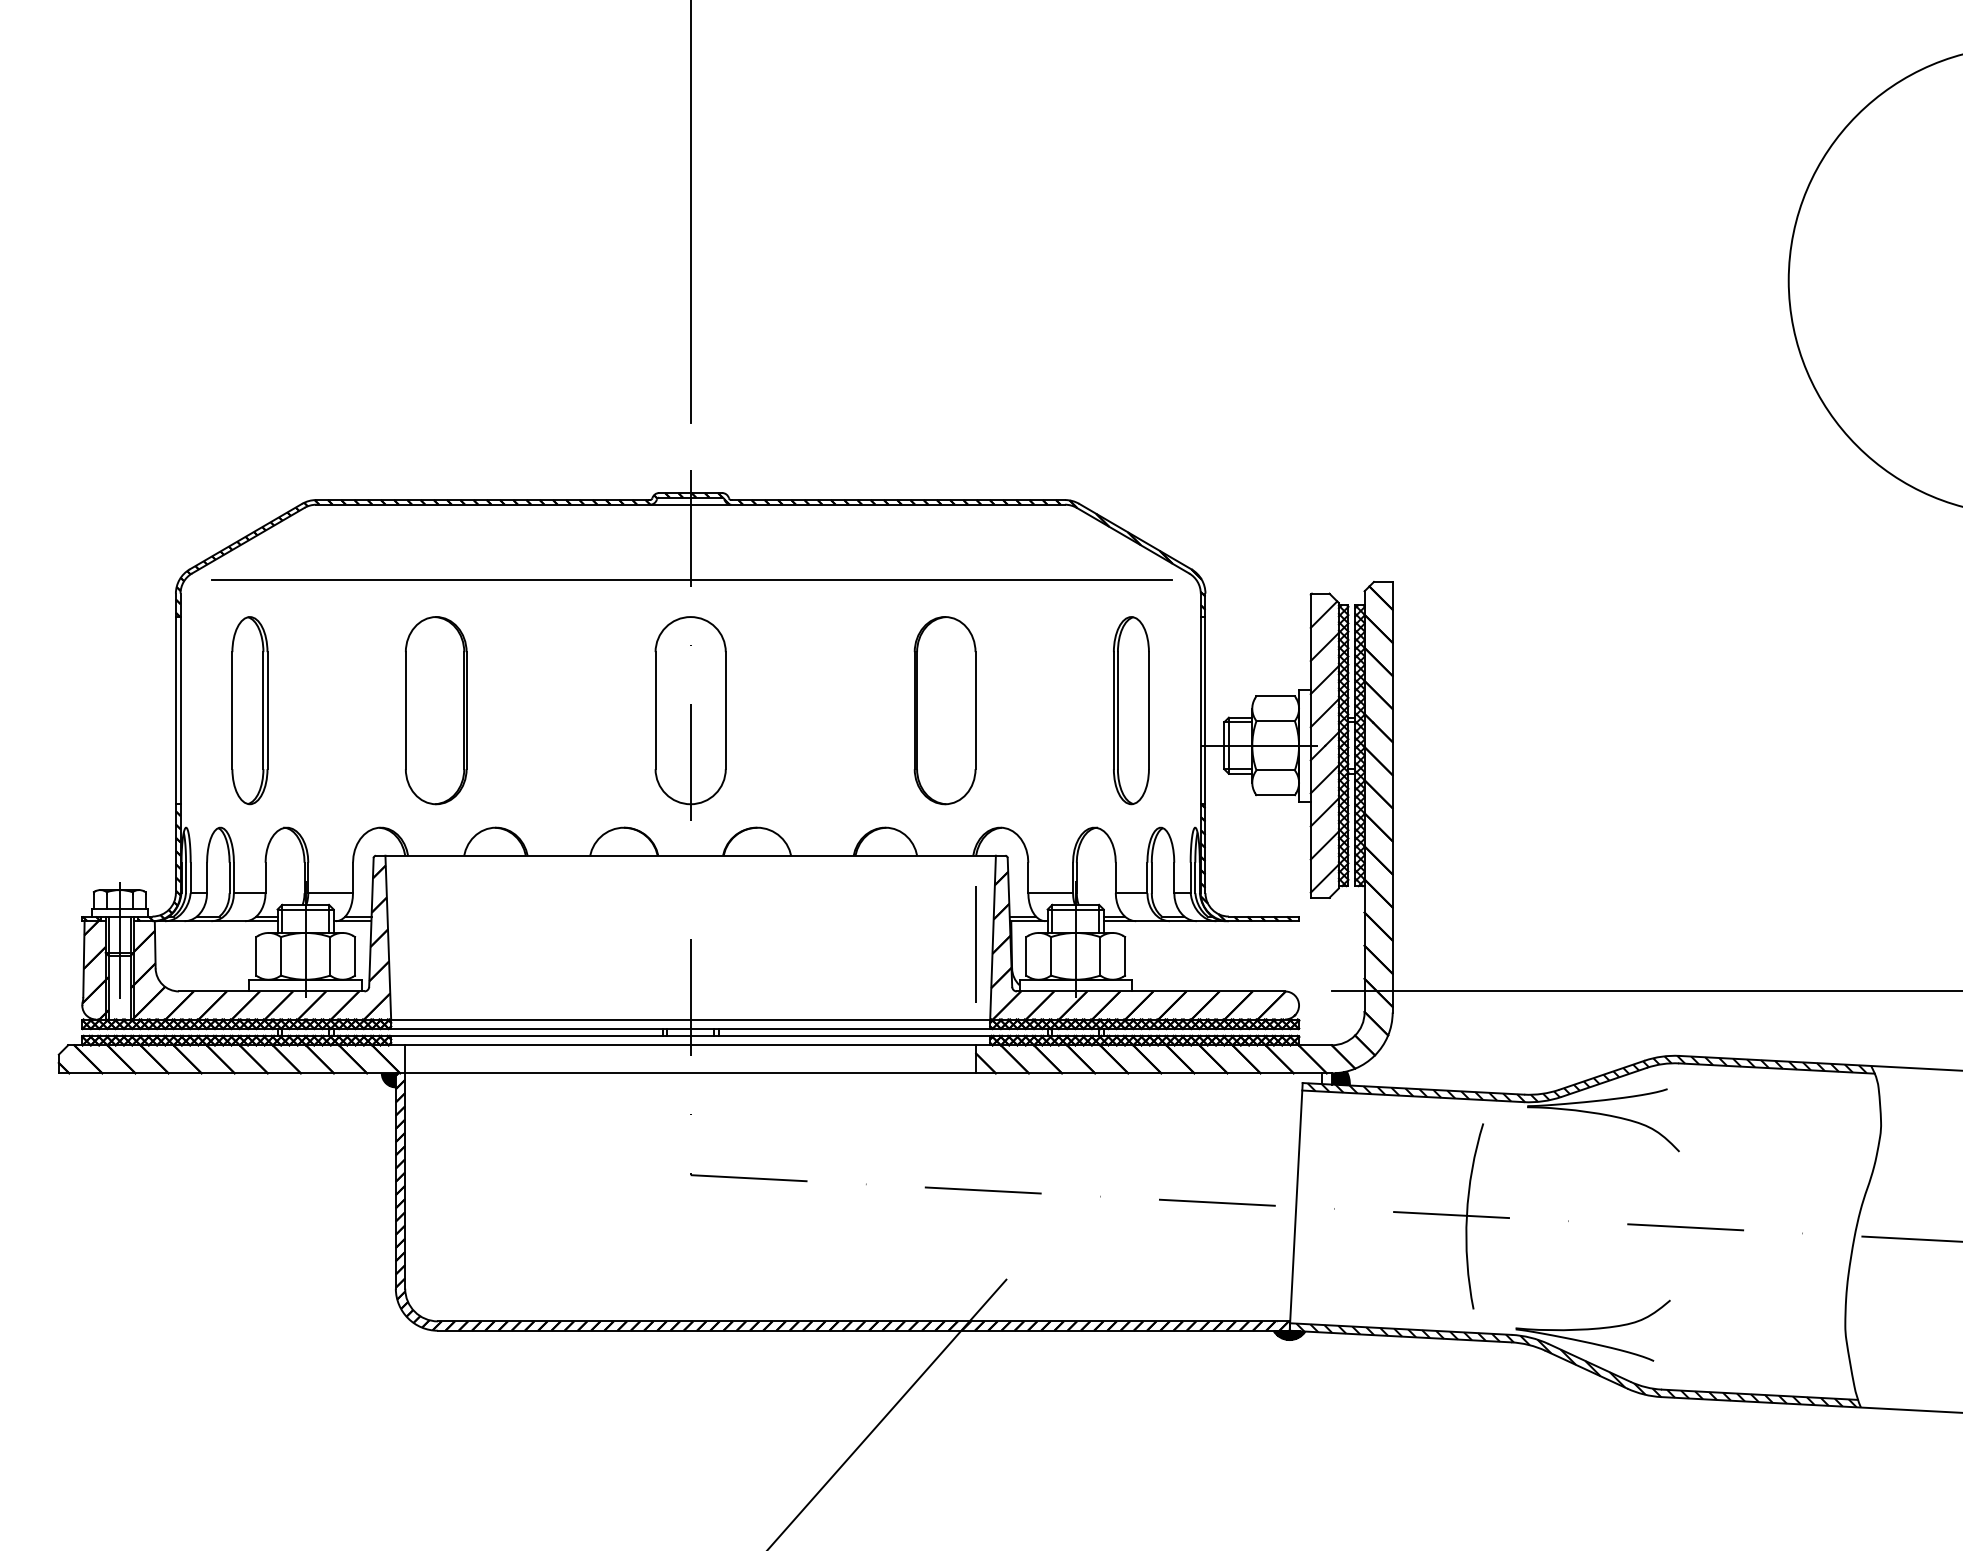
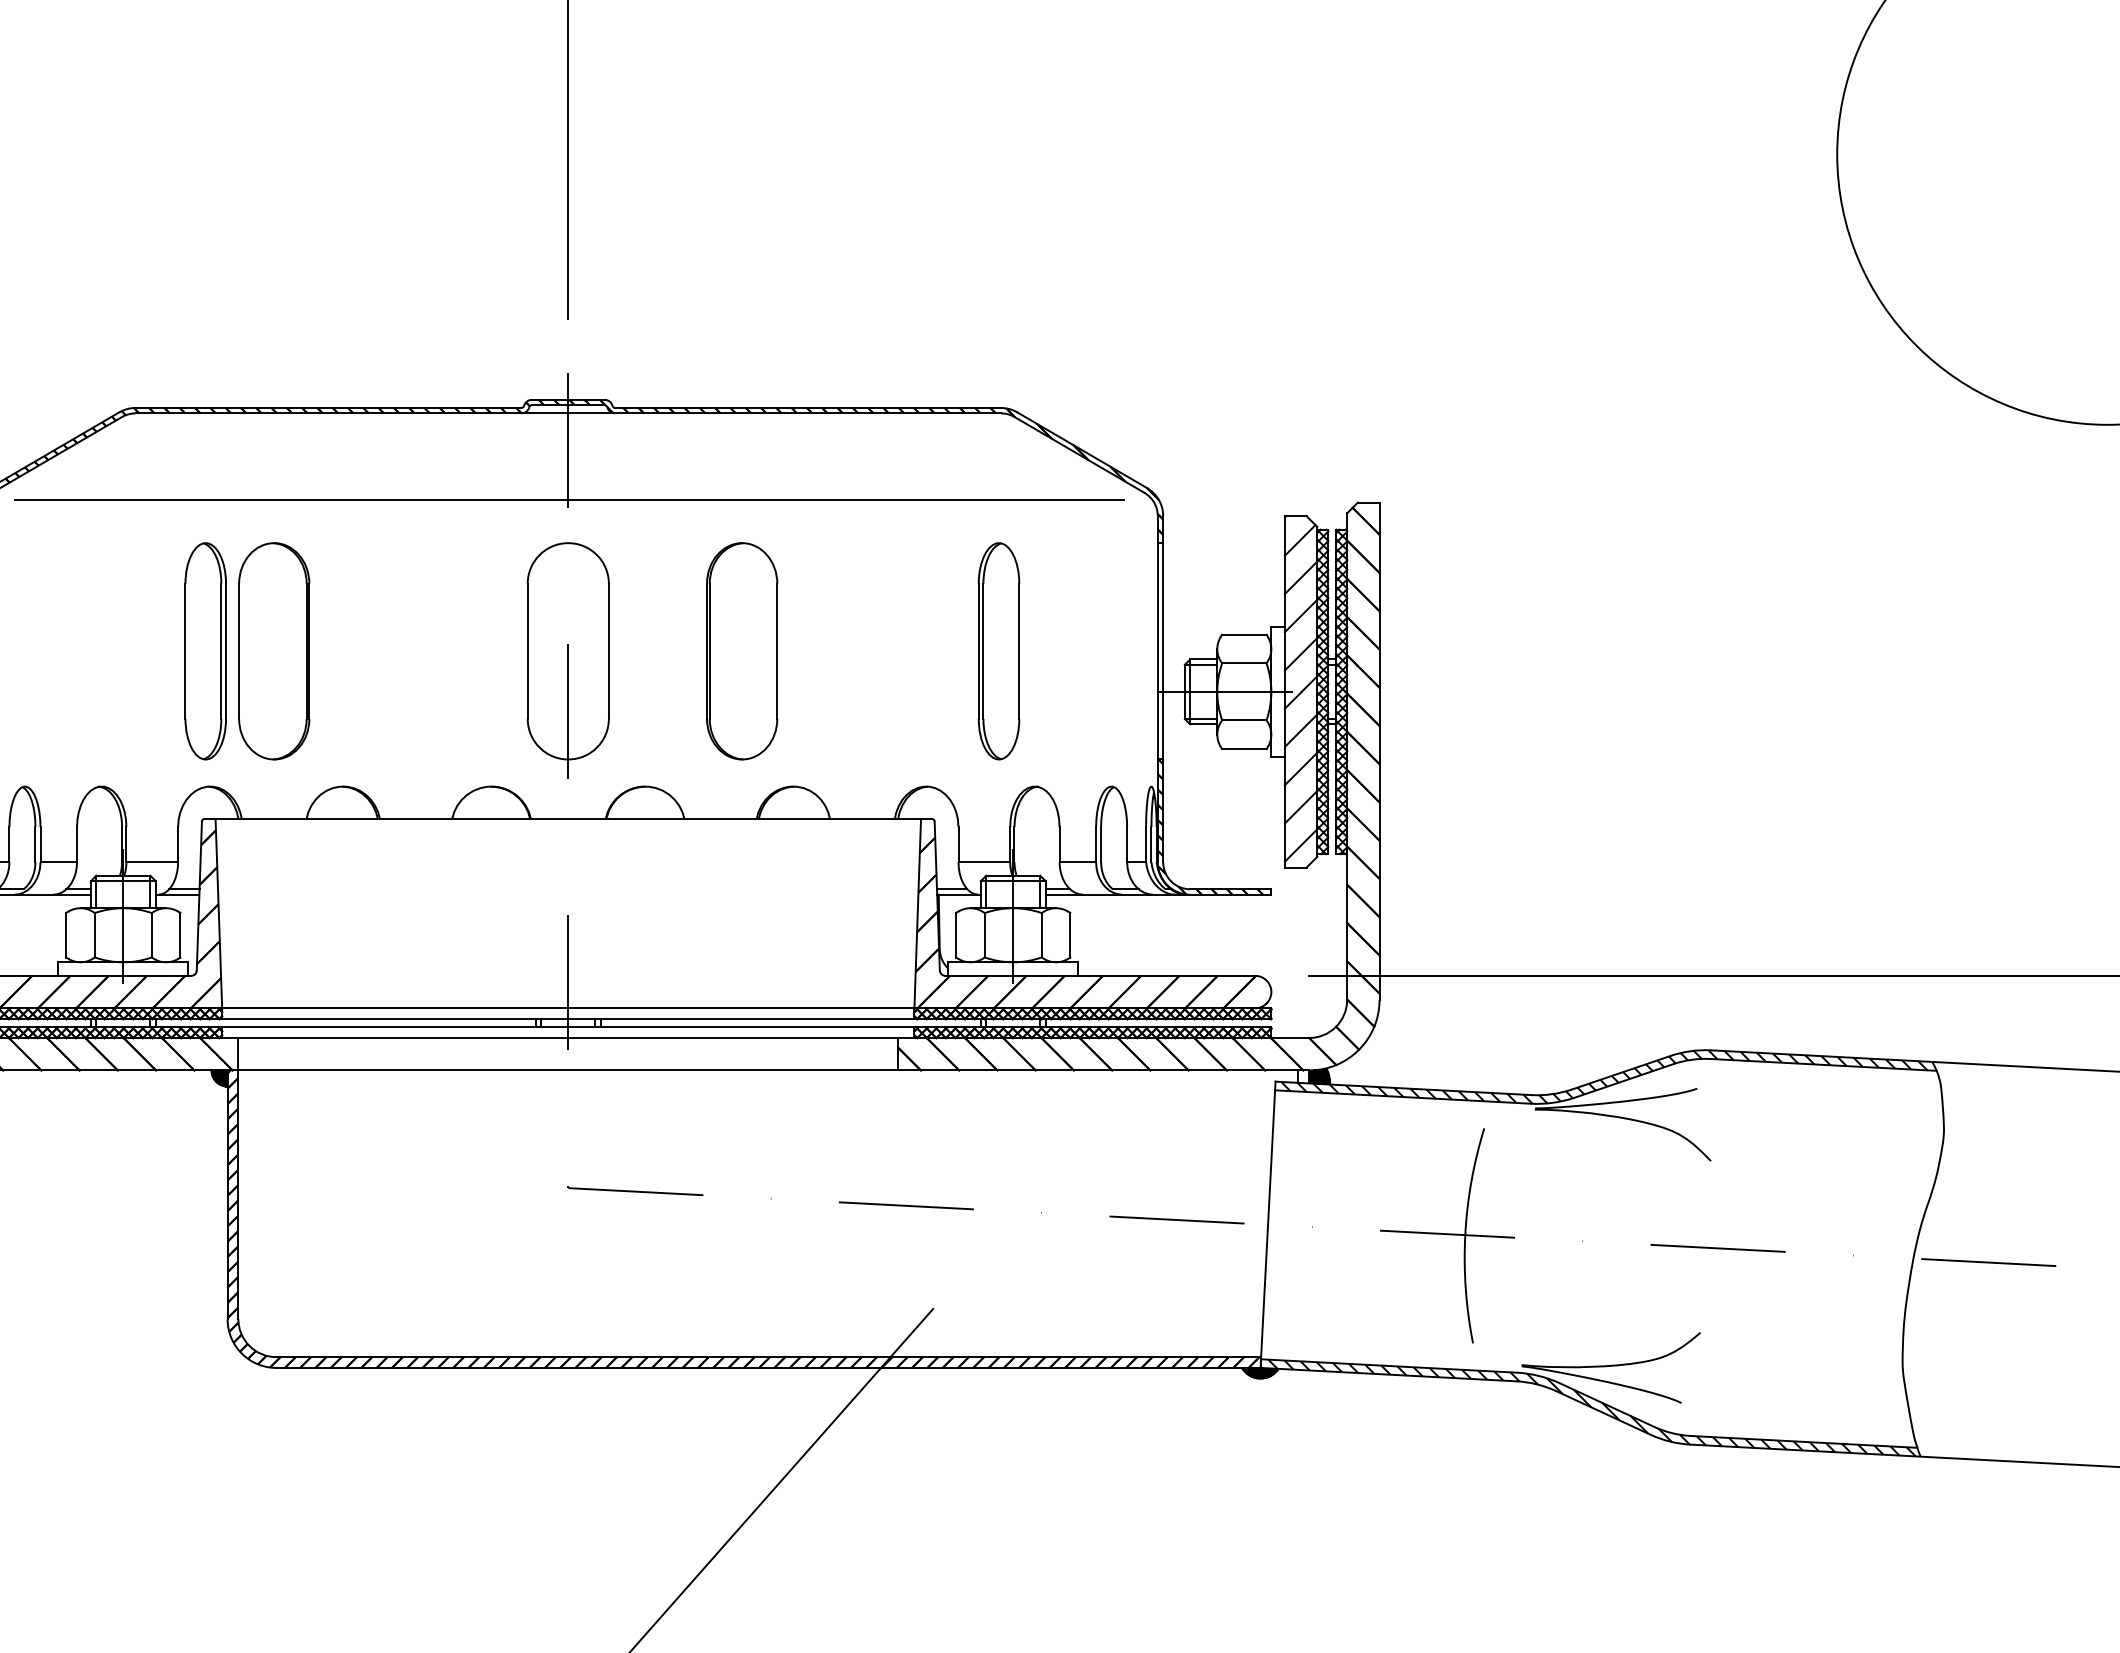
part: (249, 710) -> (205, 651), moved
part: (944, 710) -> (741, 651), moved
part: (1131, 710) -> (999, 651), moved
line: (975, 944) -> (897, 921), removed

